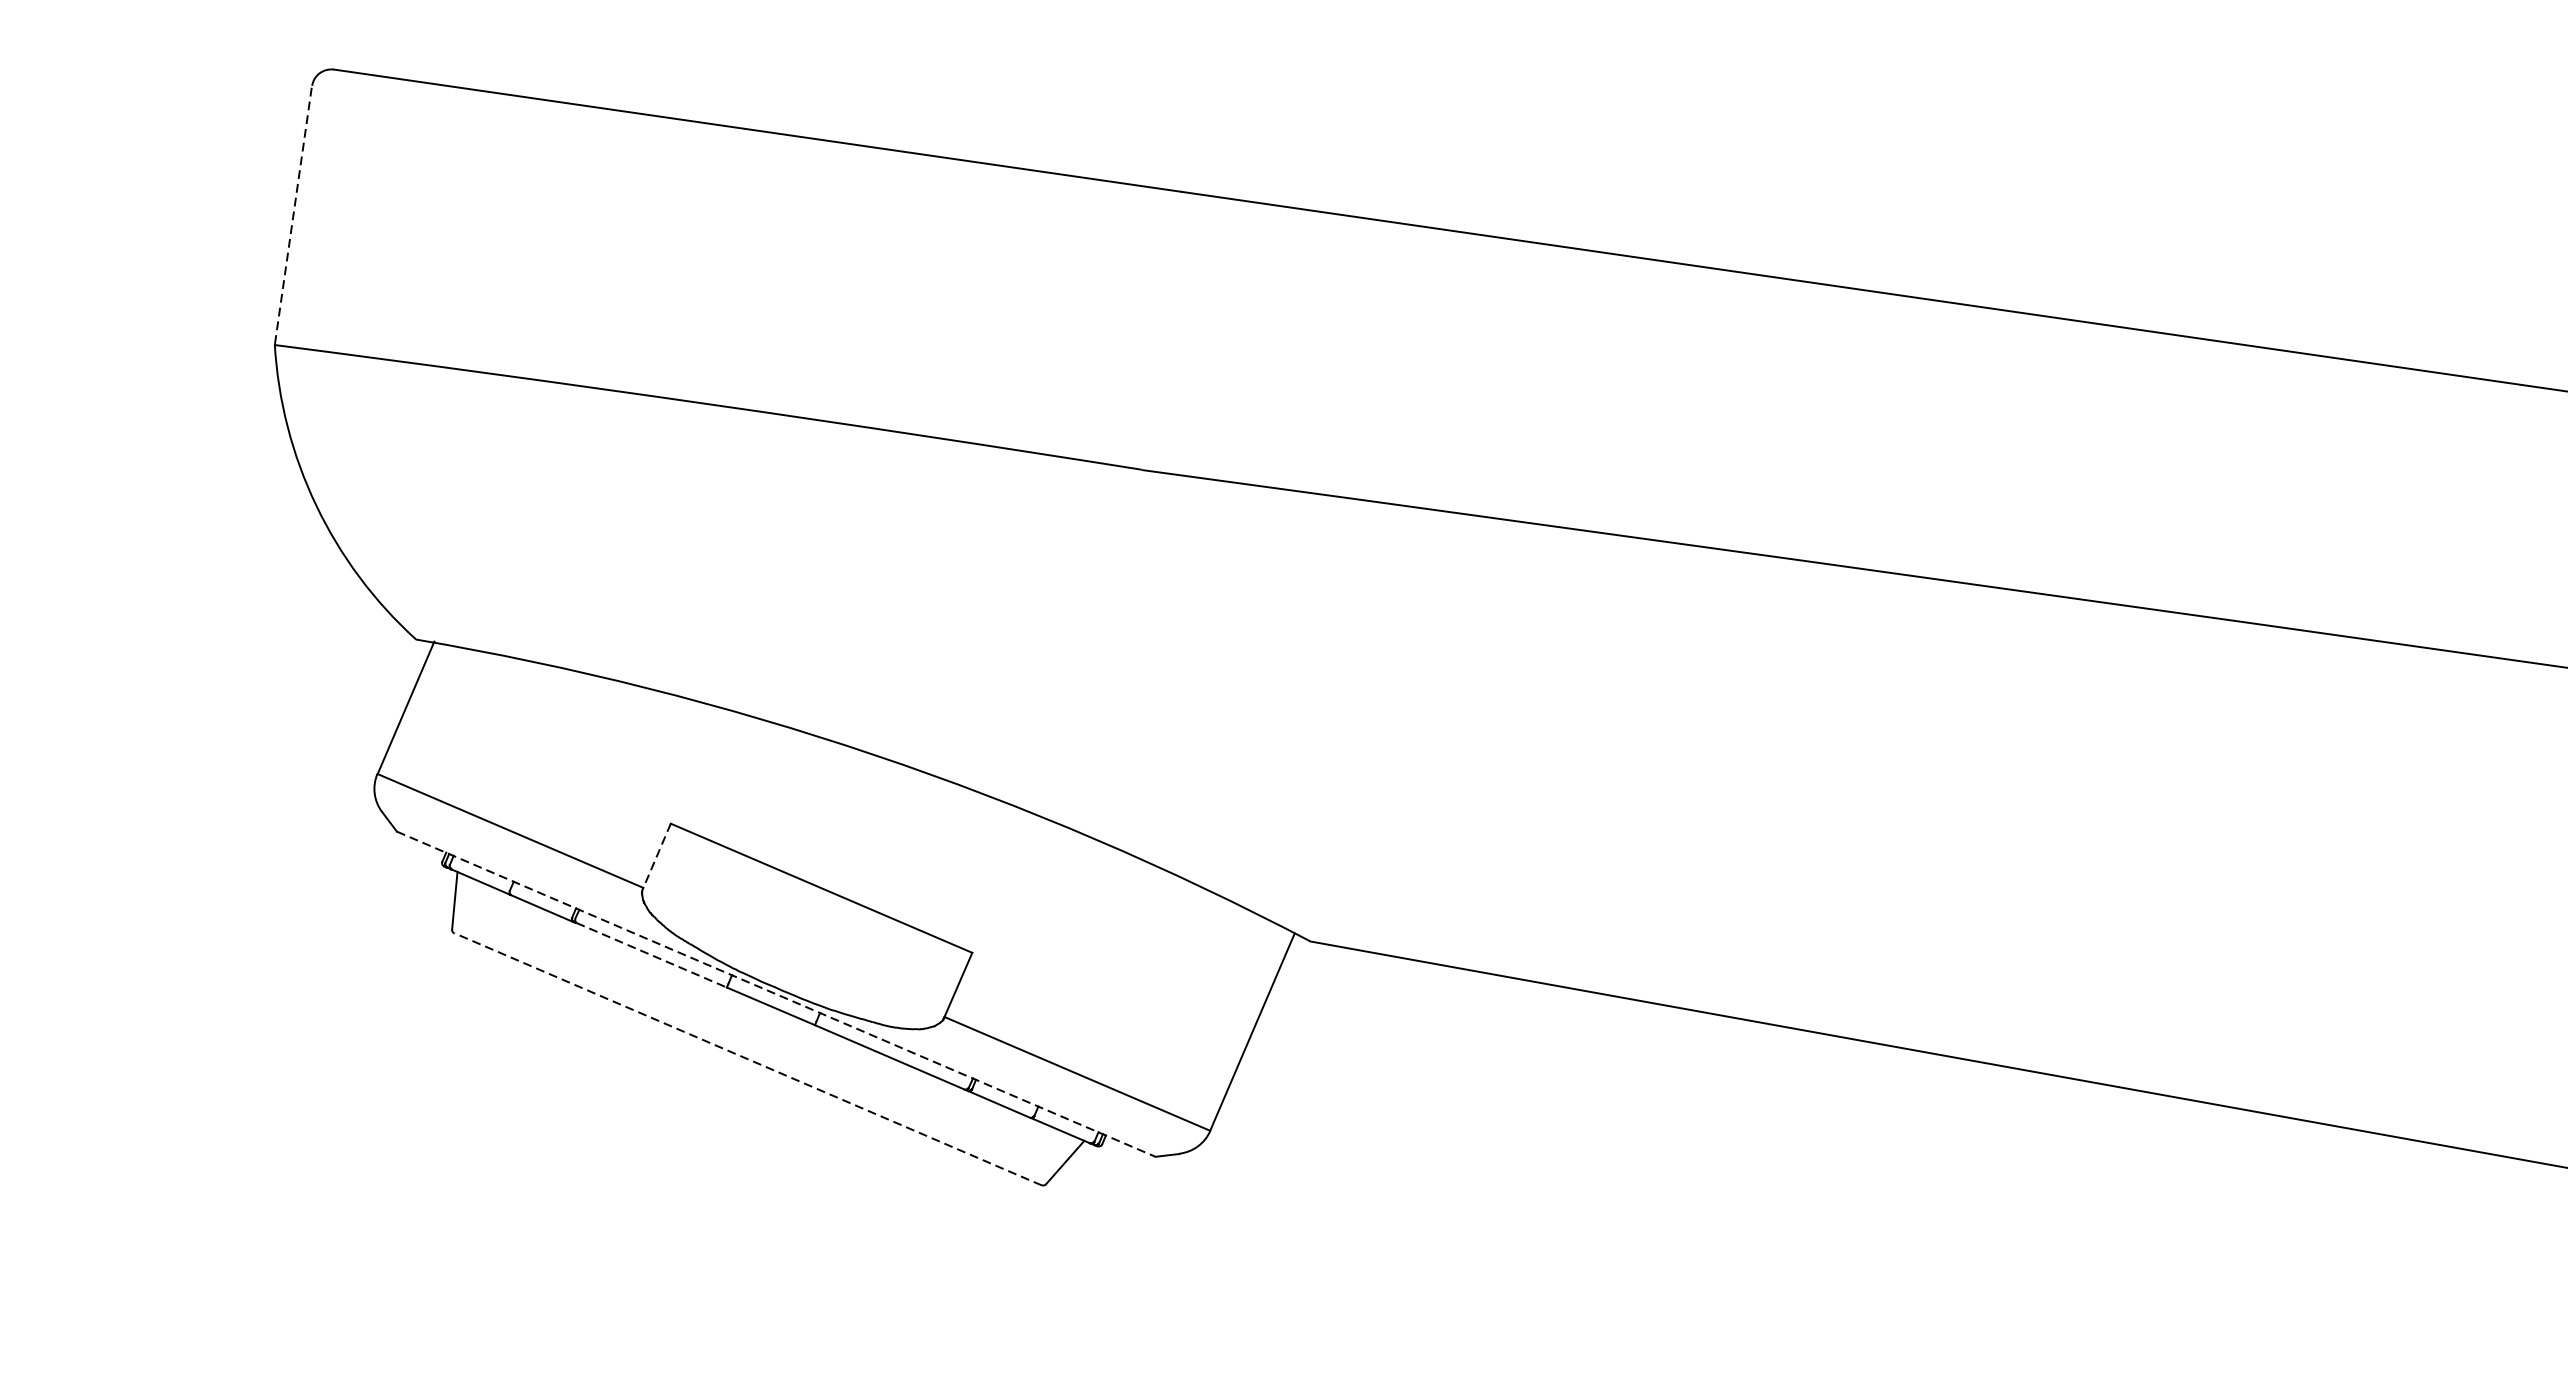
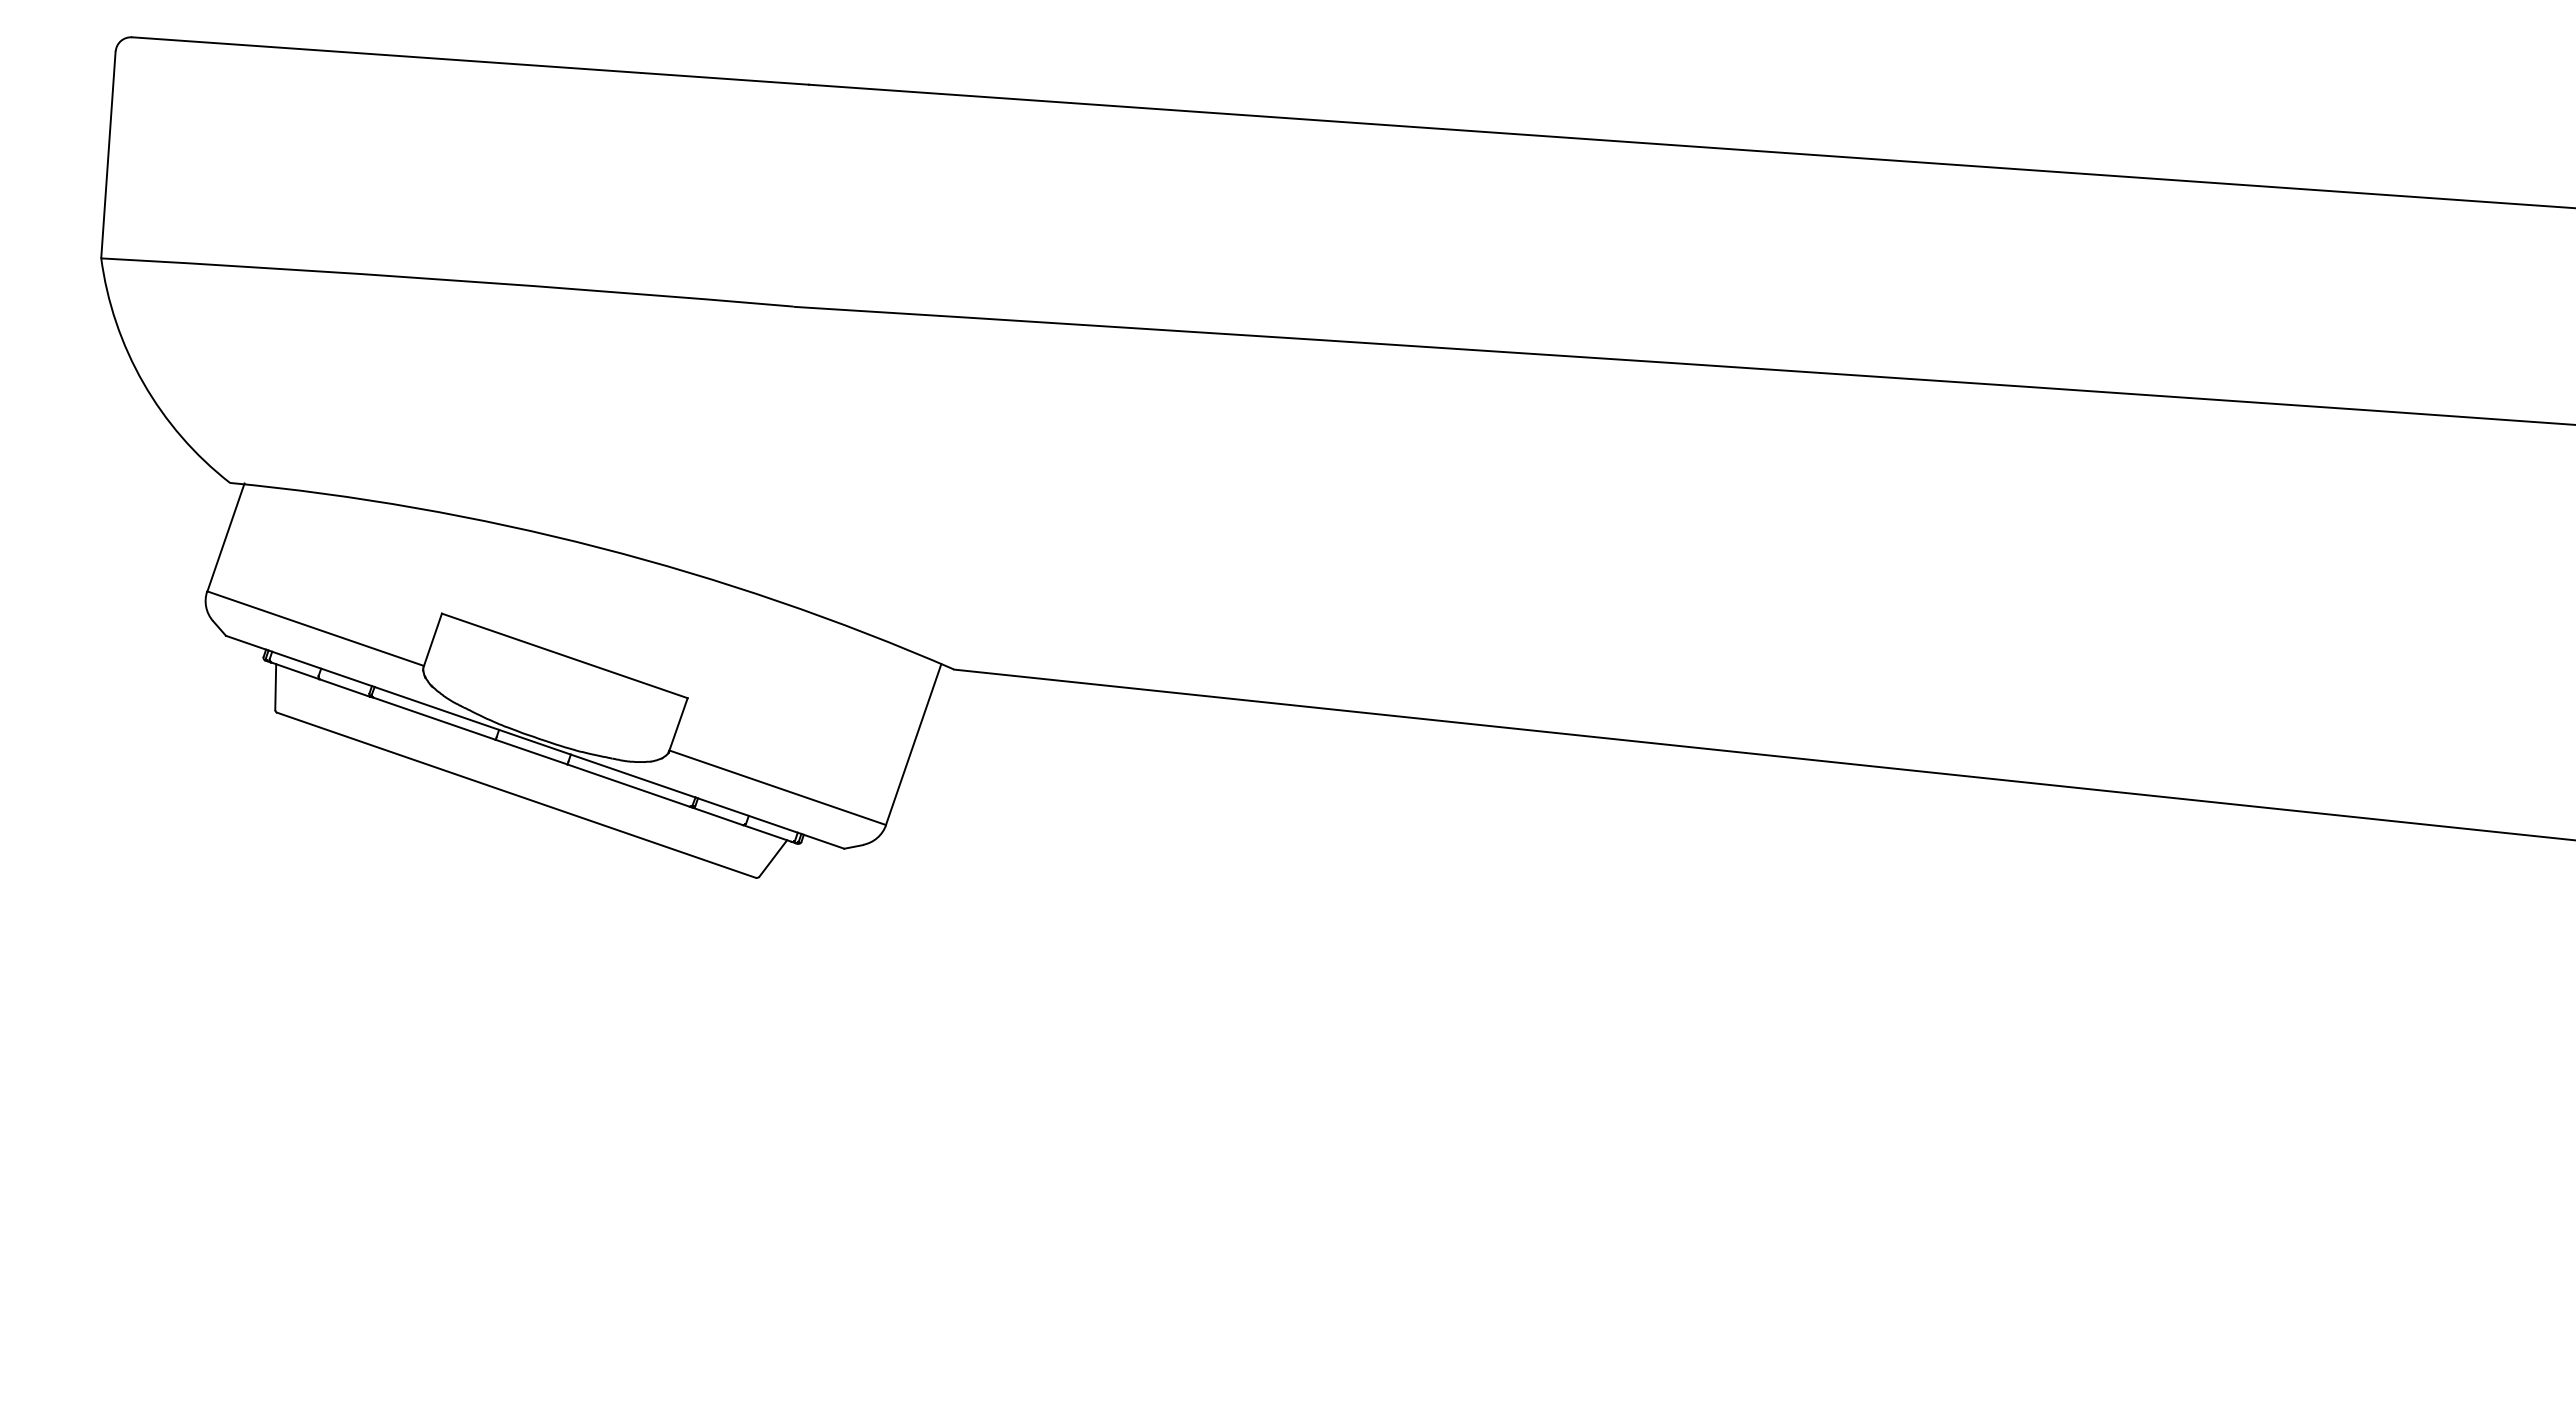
line: (293, 214) -> (108, 154), dashed -> solid
line: (656, 855) -> (432, 639), dashed -> solid
line: (651, 954) -> (434, 718), dashed -> solid
line: (776, 994) -> (535, 742), dashed -> solid
line: (747, 1059) -> (516, 795), dashed -> solid

